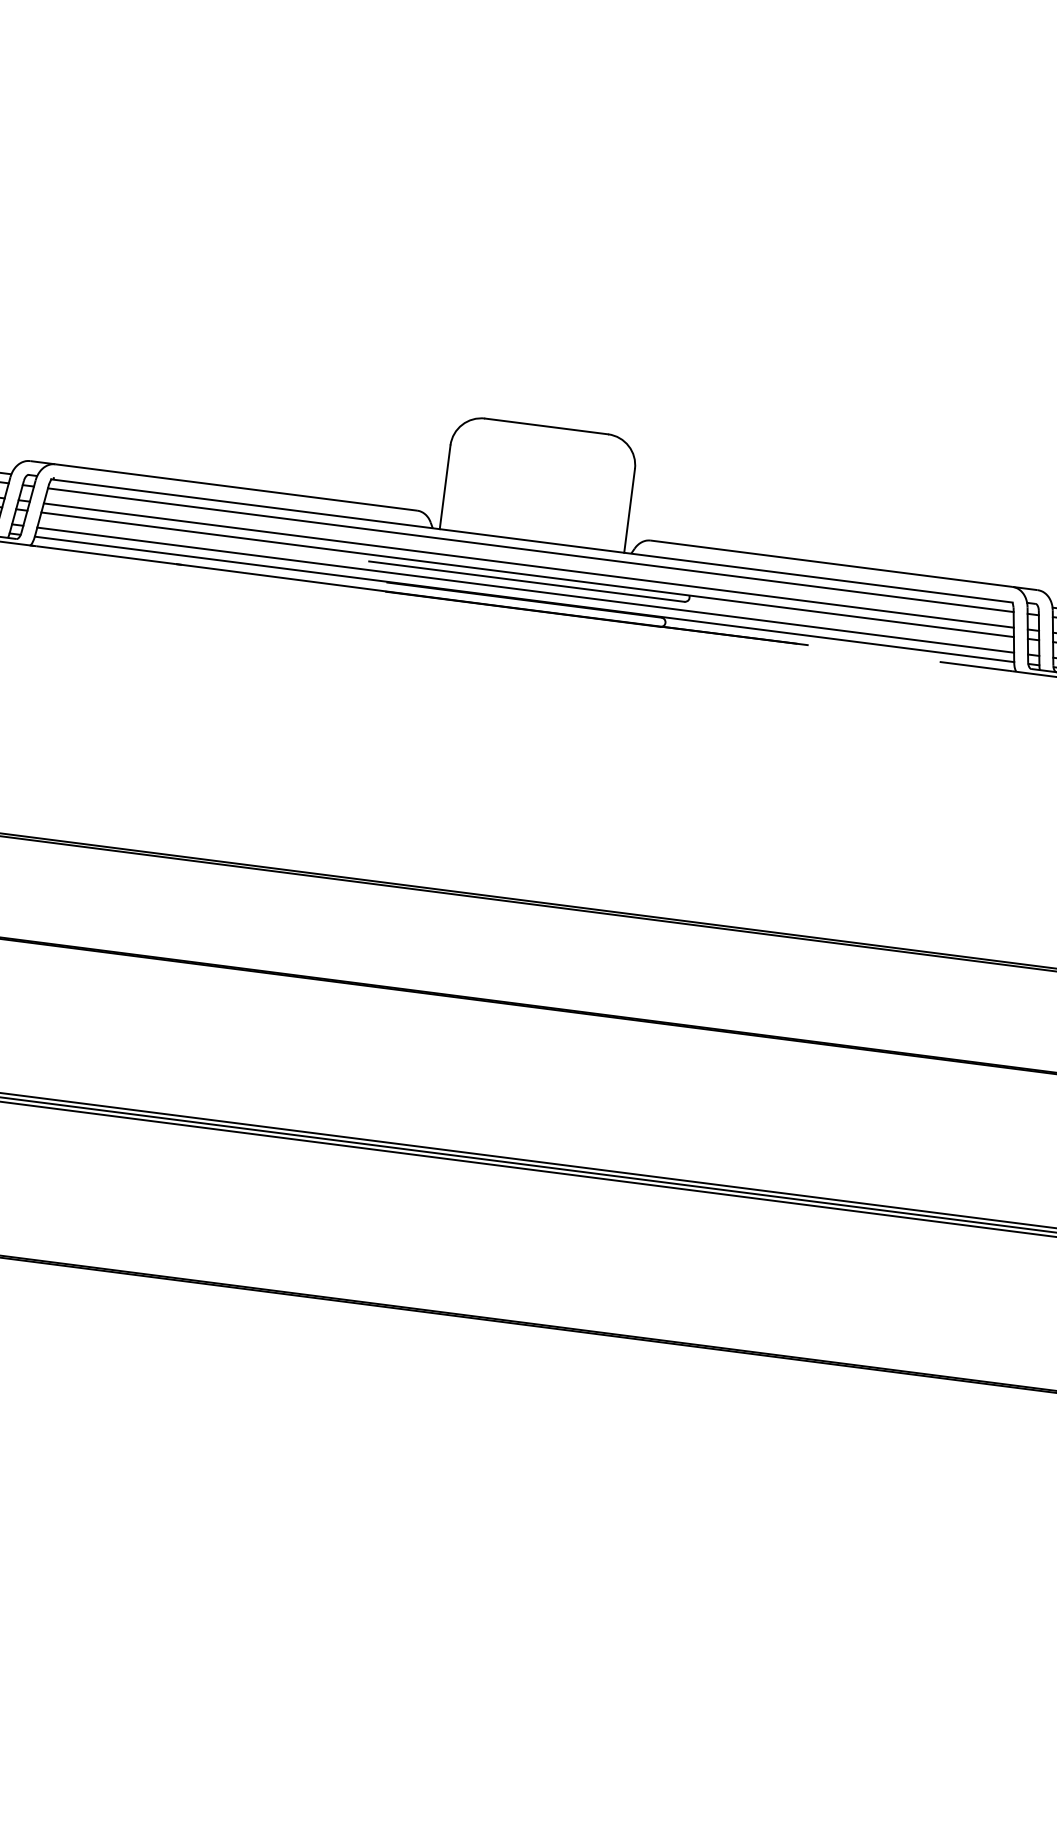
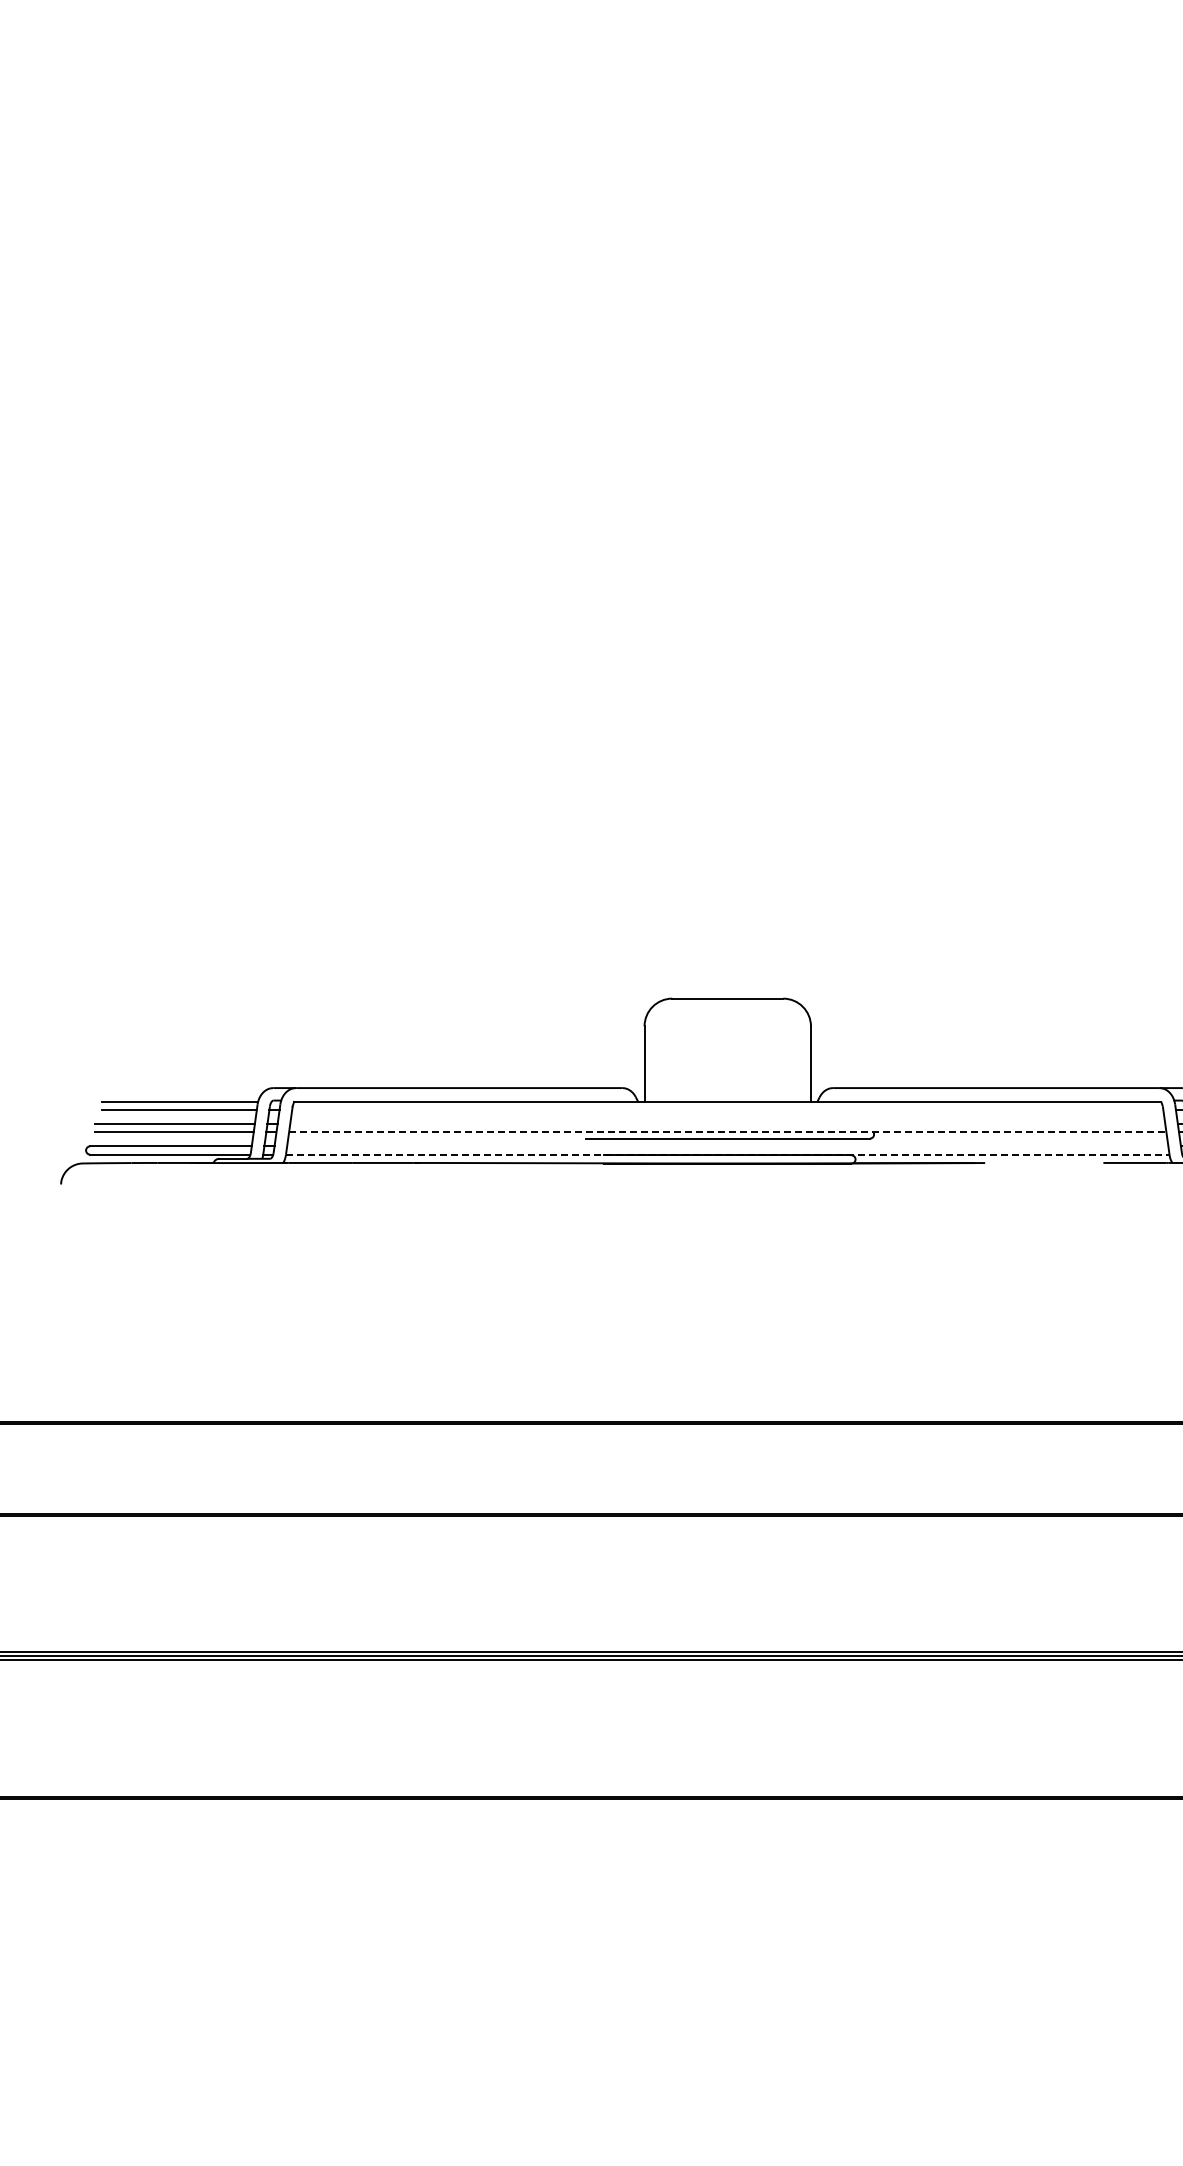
line: (530, 550) -> (727, 1110), removed
line: (528, 565) -> (727, 1124), removed
line: (527, 574) -> (727, 1132), solid -> dashed
line: (525, 590) -> (727, 1146), removed
line: (524, 599) -> (727, 1154), solid -> dashed

